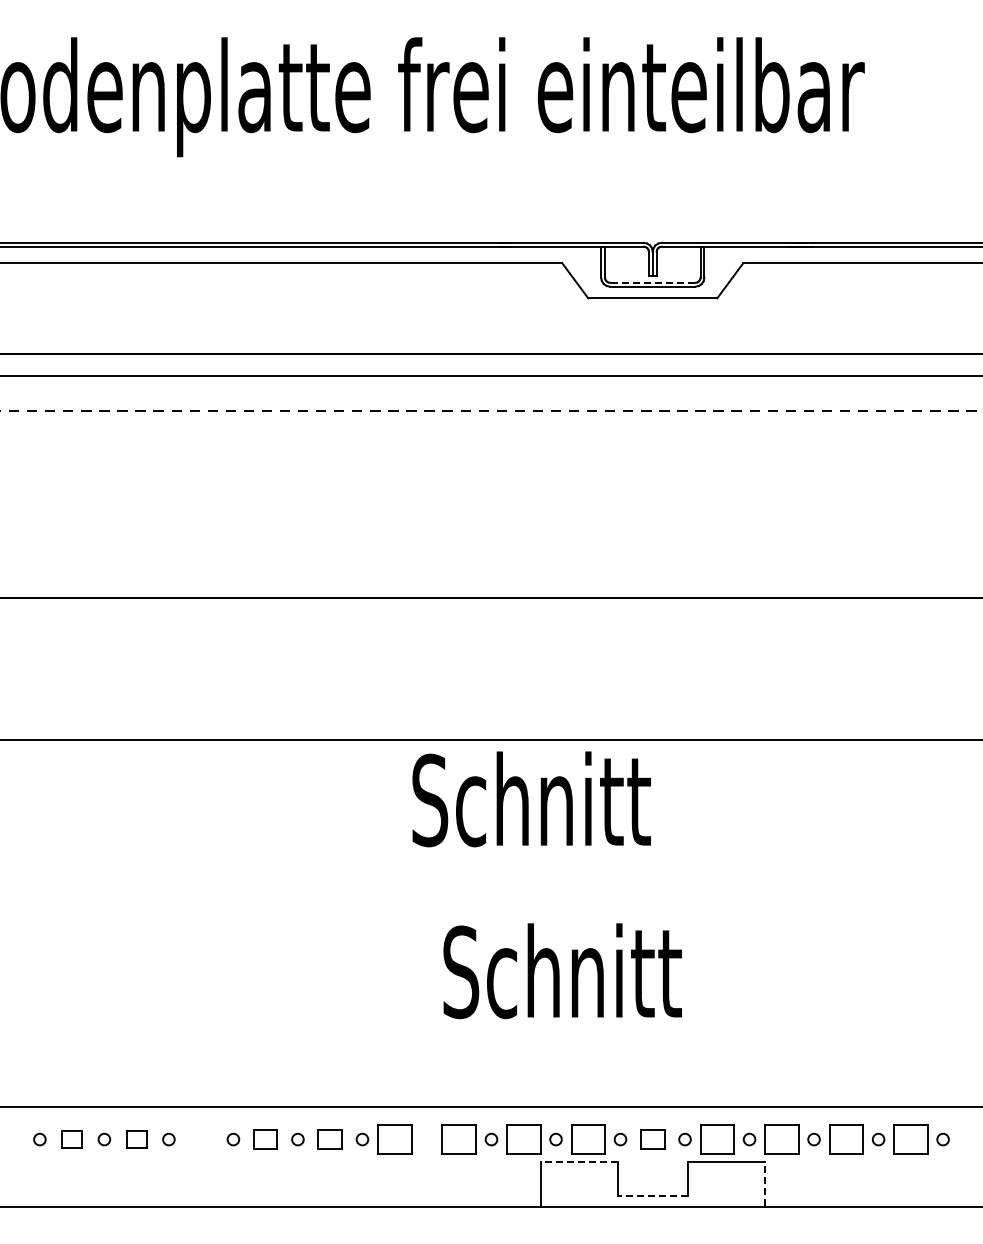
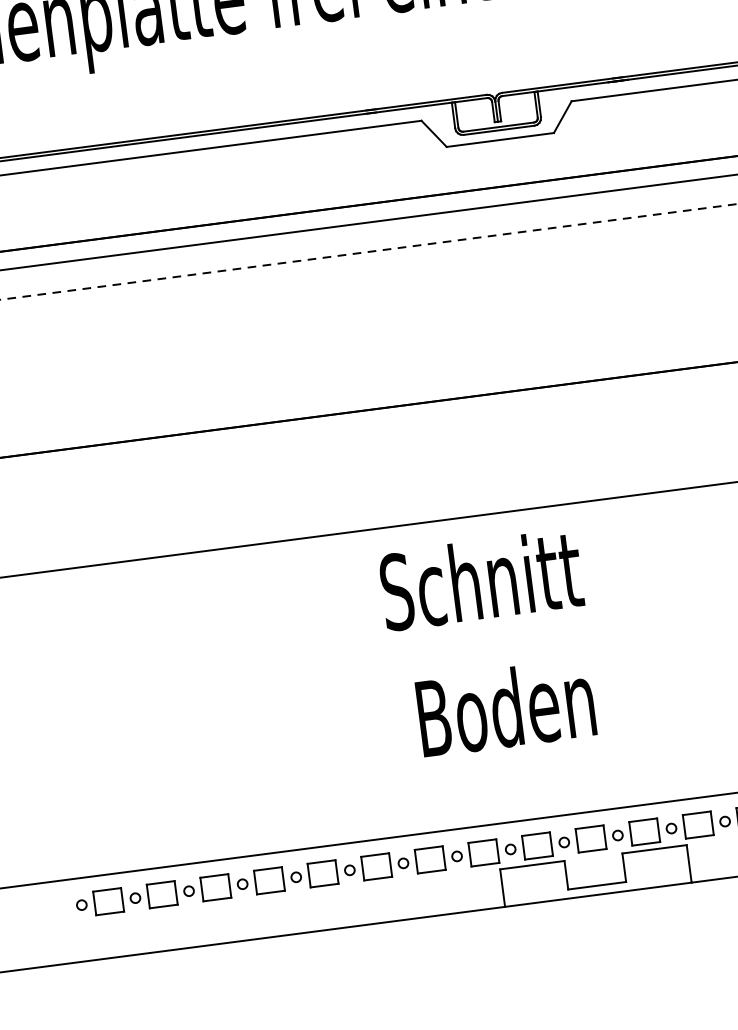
line: (652, 282) -> (498, 126), dashed -> solid
text: (531, 799) -> (481, 580), moved
text: (562, 971) -> (497, 709), Schnitt -> Boden
part: (71, 1139) -> (108, 901), size x1.67
part: (136, 1139) -> (162, 894), size x1.67
part: (200, 1139) -> (215, 887), added
part: (265, 1139) -> (269, 880), size x1.43
part: (329, 1139) -> (322, 873), size x1.43
circle: (426, 1139) -> (403, 863), added
part: (652, 1139) -> (590, 838), size x1.43
line: (579, 1161) -> (532, 865), dashed -> solid
line: (765, 1183) -> (689, 863), dashed -> solid
line: (652, 1195) -> (596, 885), dashed -> solid

